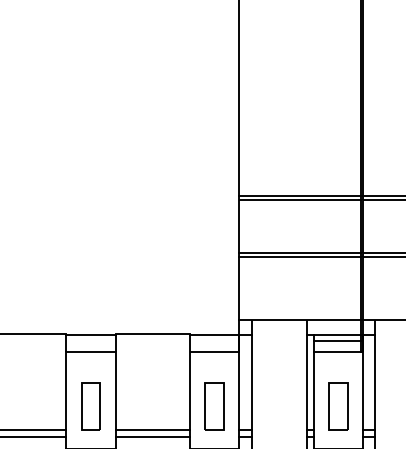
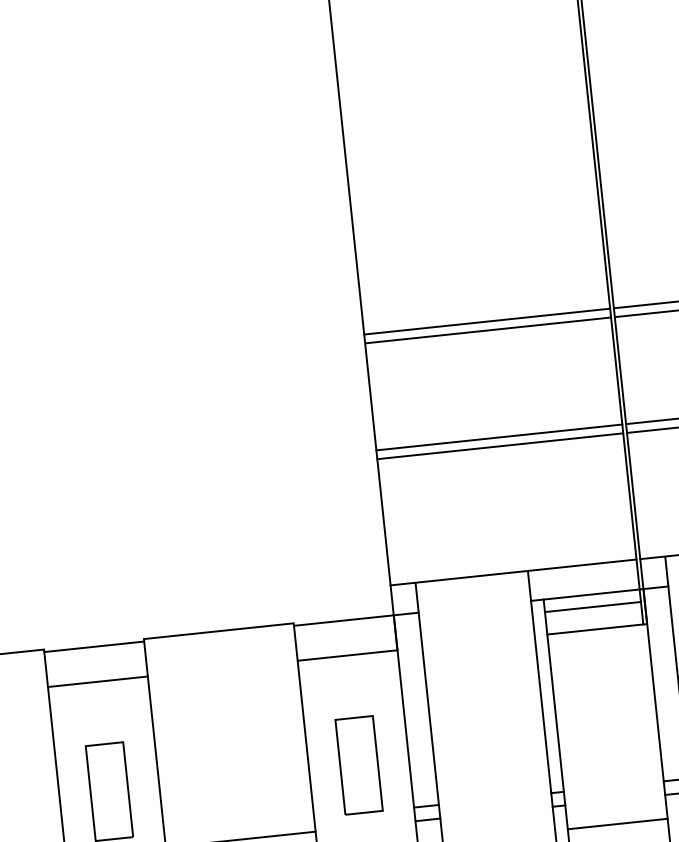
part: (338, 406) -> (609, 739), removed
line: (152, 430) -> (238, 827), removed

